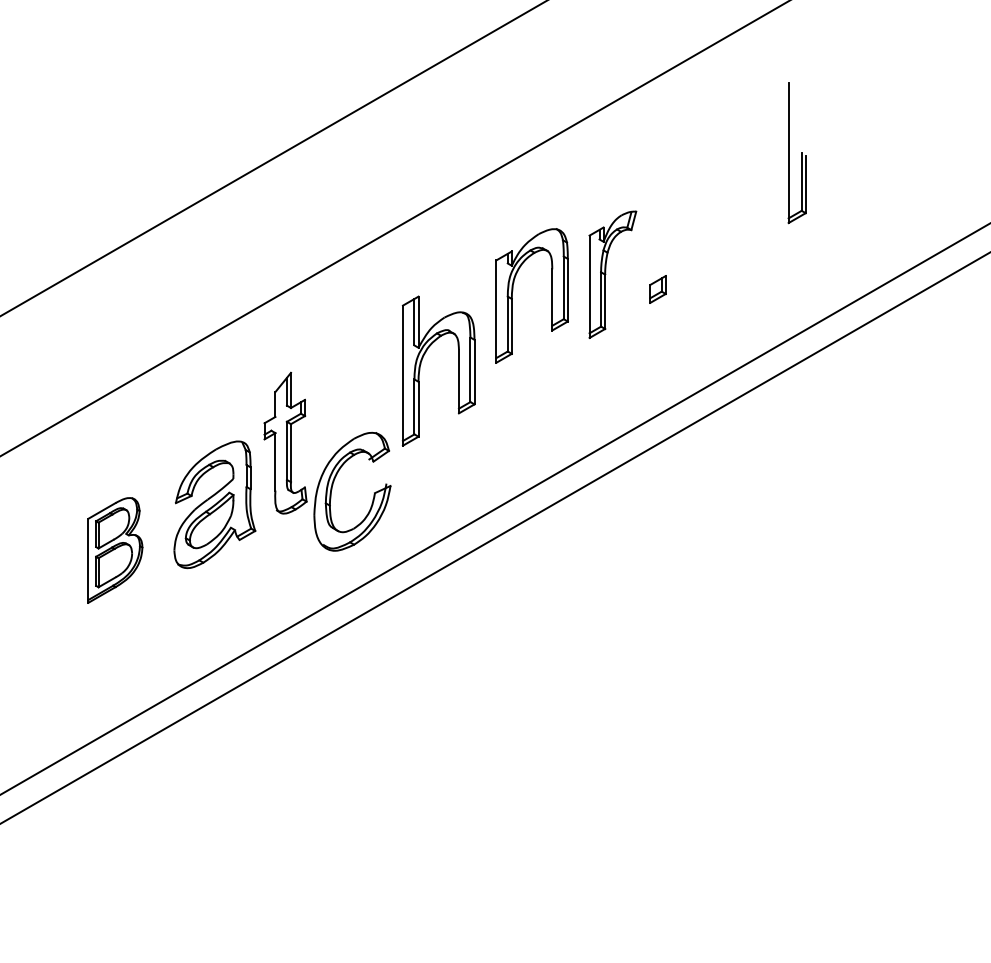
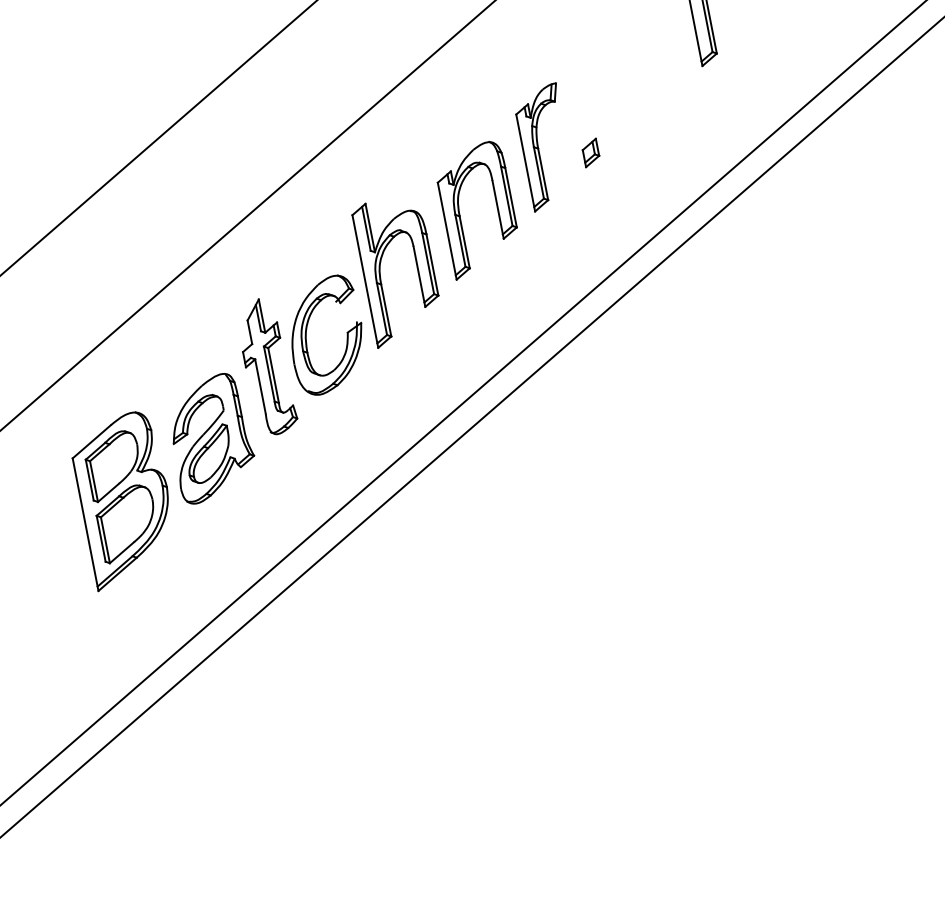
part: (513, 290) -> (459, 208), moved
part: (333, 485) -> (307, 332), moved
part: (115, 550) -> (125, 499), size x1.67

